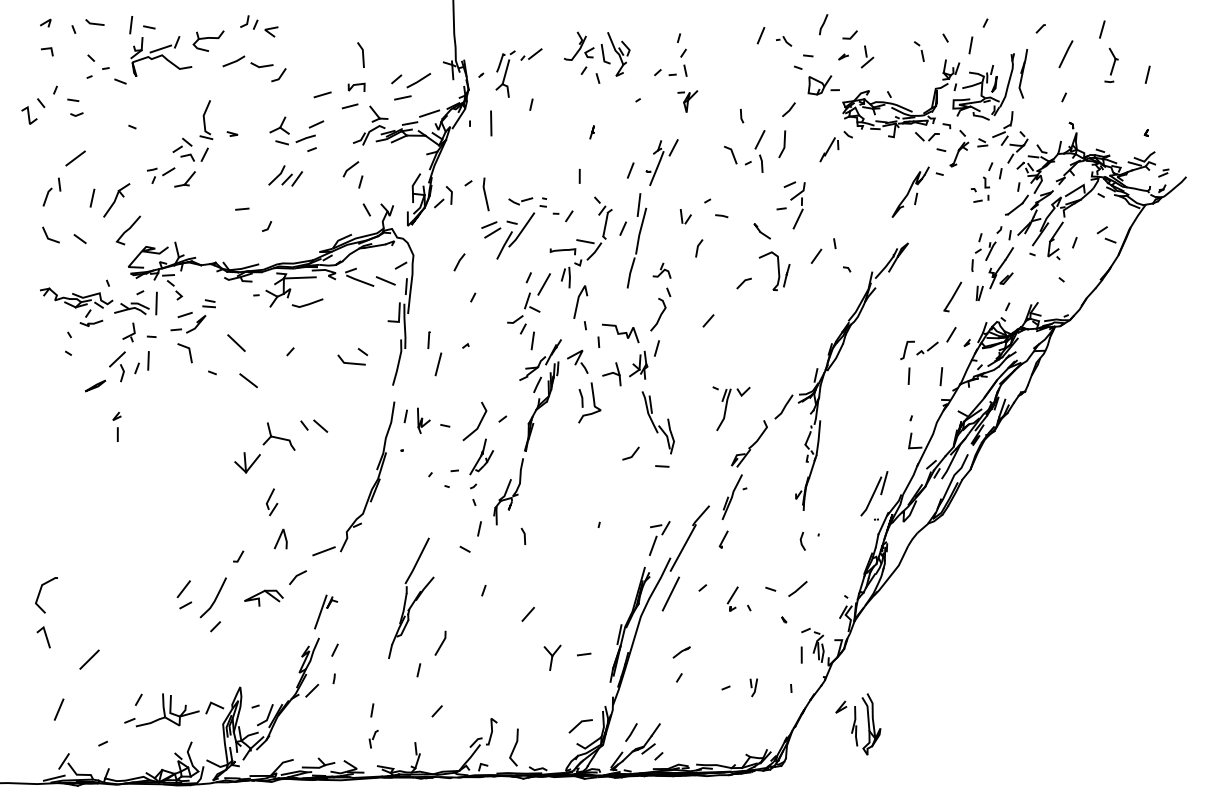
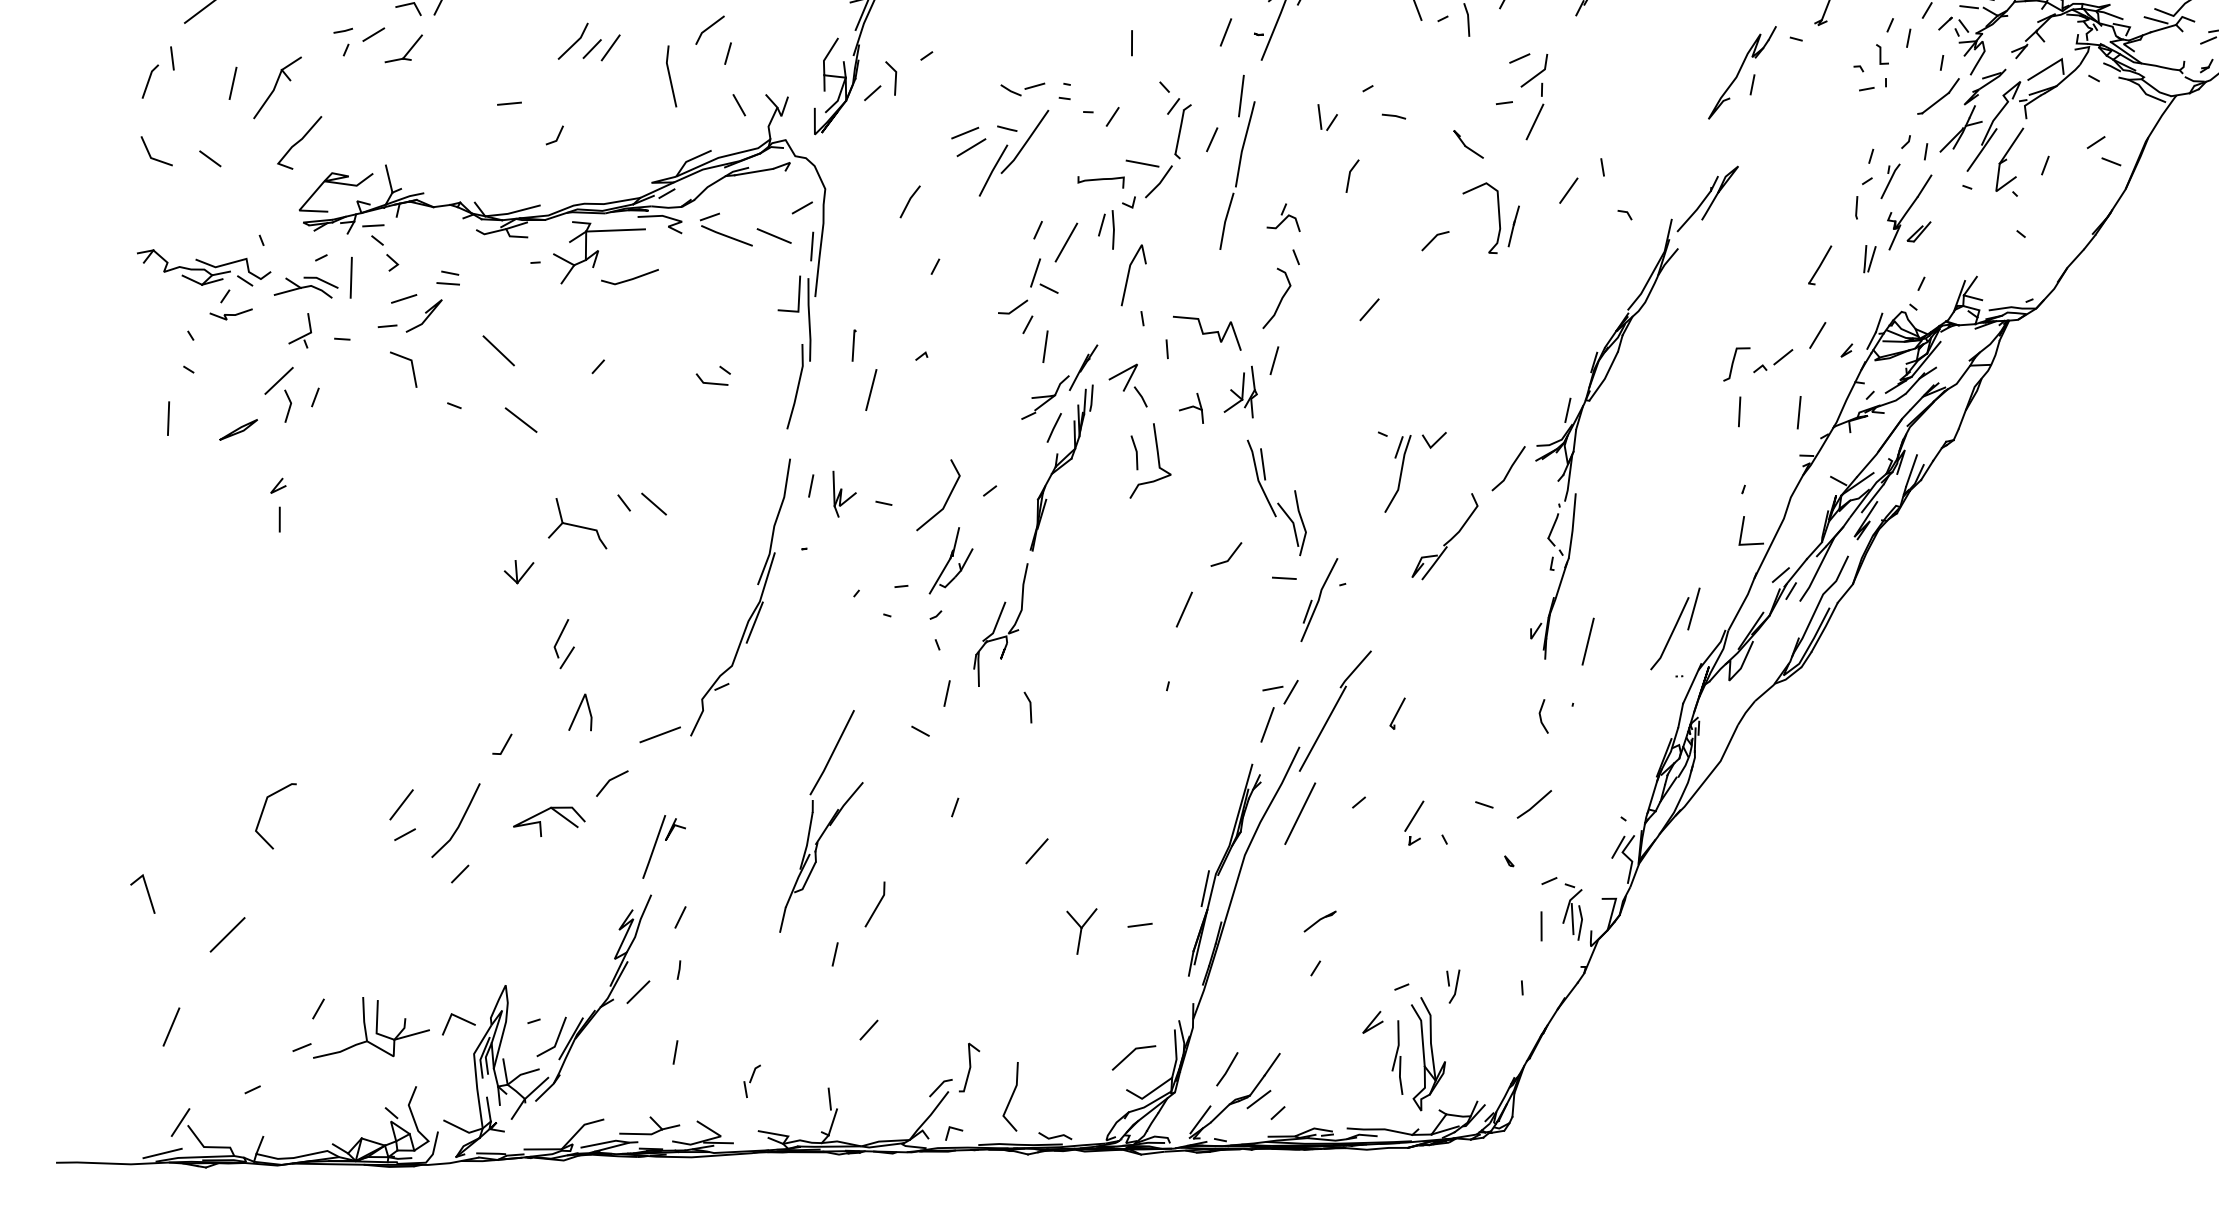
line: (485, 194) -> (670, 76), moved
part: (952, 296) -> (1819, 264), size x0.71
part: (352, 356) -> (712, 375), size x0.62
line: (148, 360) -> (168, 417), moved
part: (612, 374) -> (1192, 408), size x0.71
part: (247, 463) -> (519, 572), size x0.62
line: (608, 483) -> (1185, 609), added
part: (734, 496) -> (1323, 598), moved
line: (826, 500) -> (1587, 641), added
line: (40, 593) -> (264, 812), moved
line: (372, 710) -> (675, 1052), moved
part: (858, 724) -> (1404, 1054), moved

